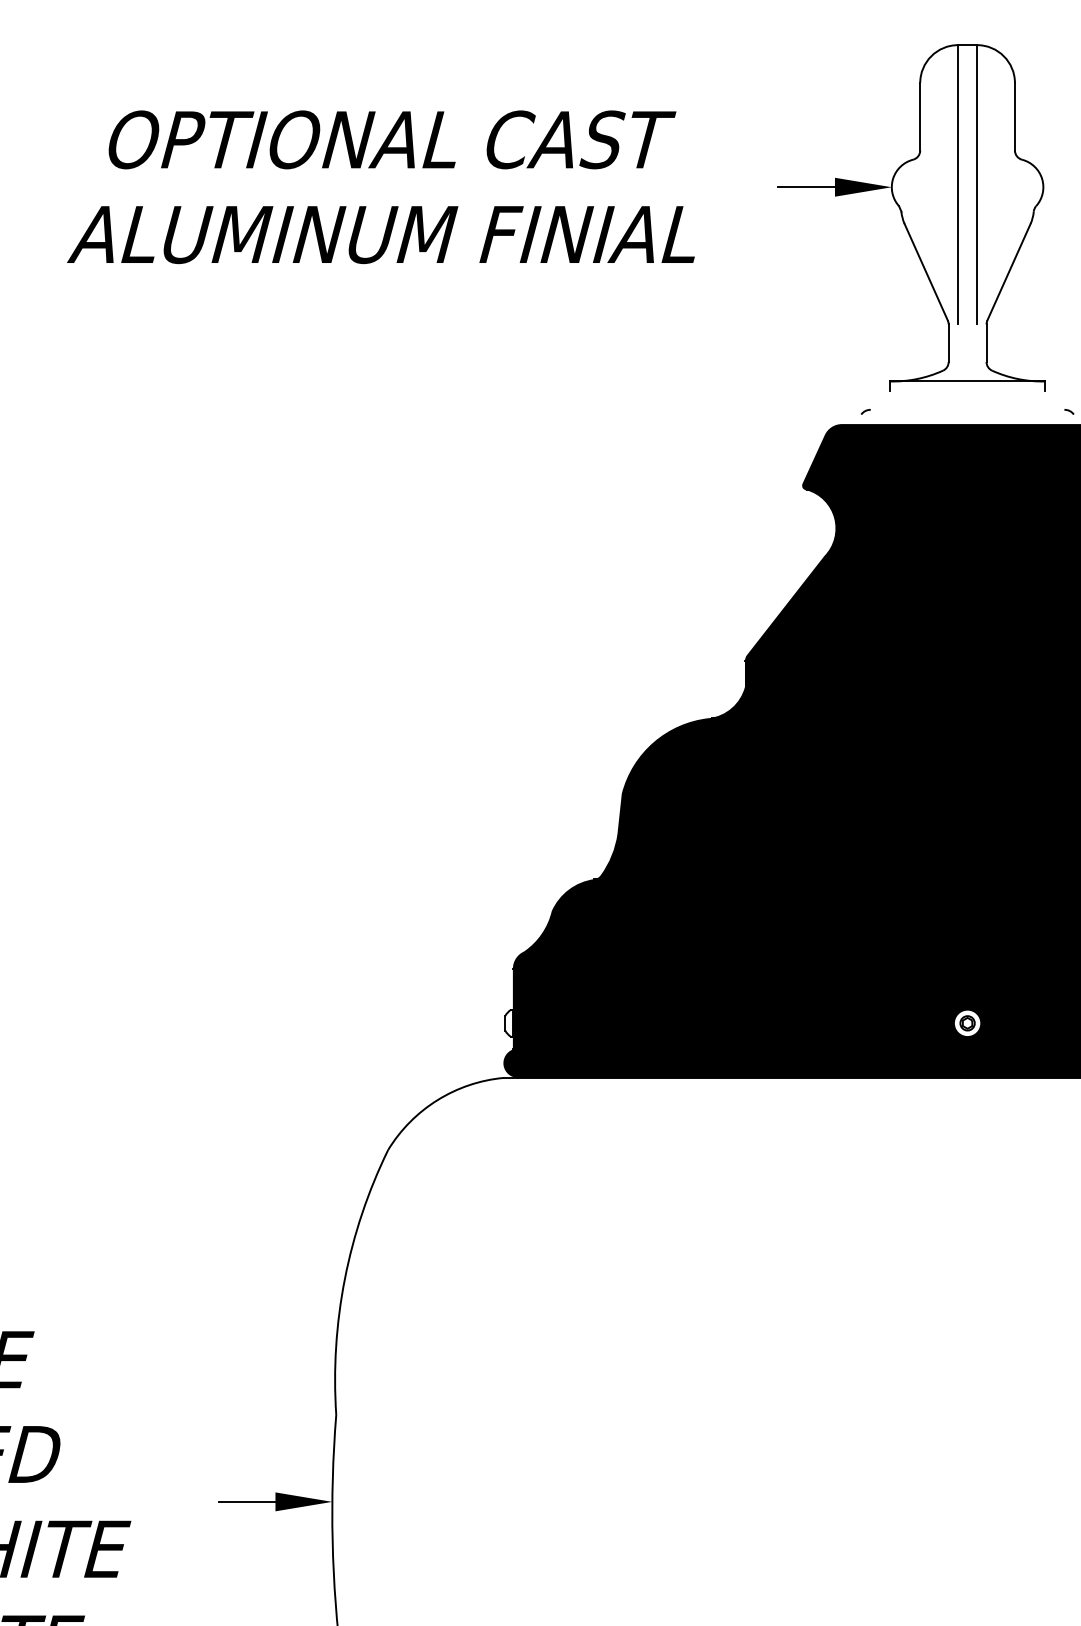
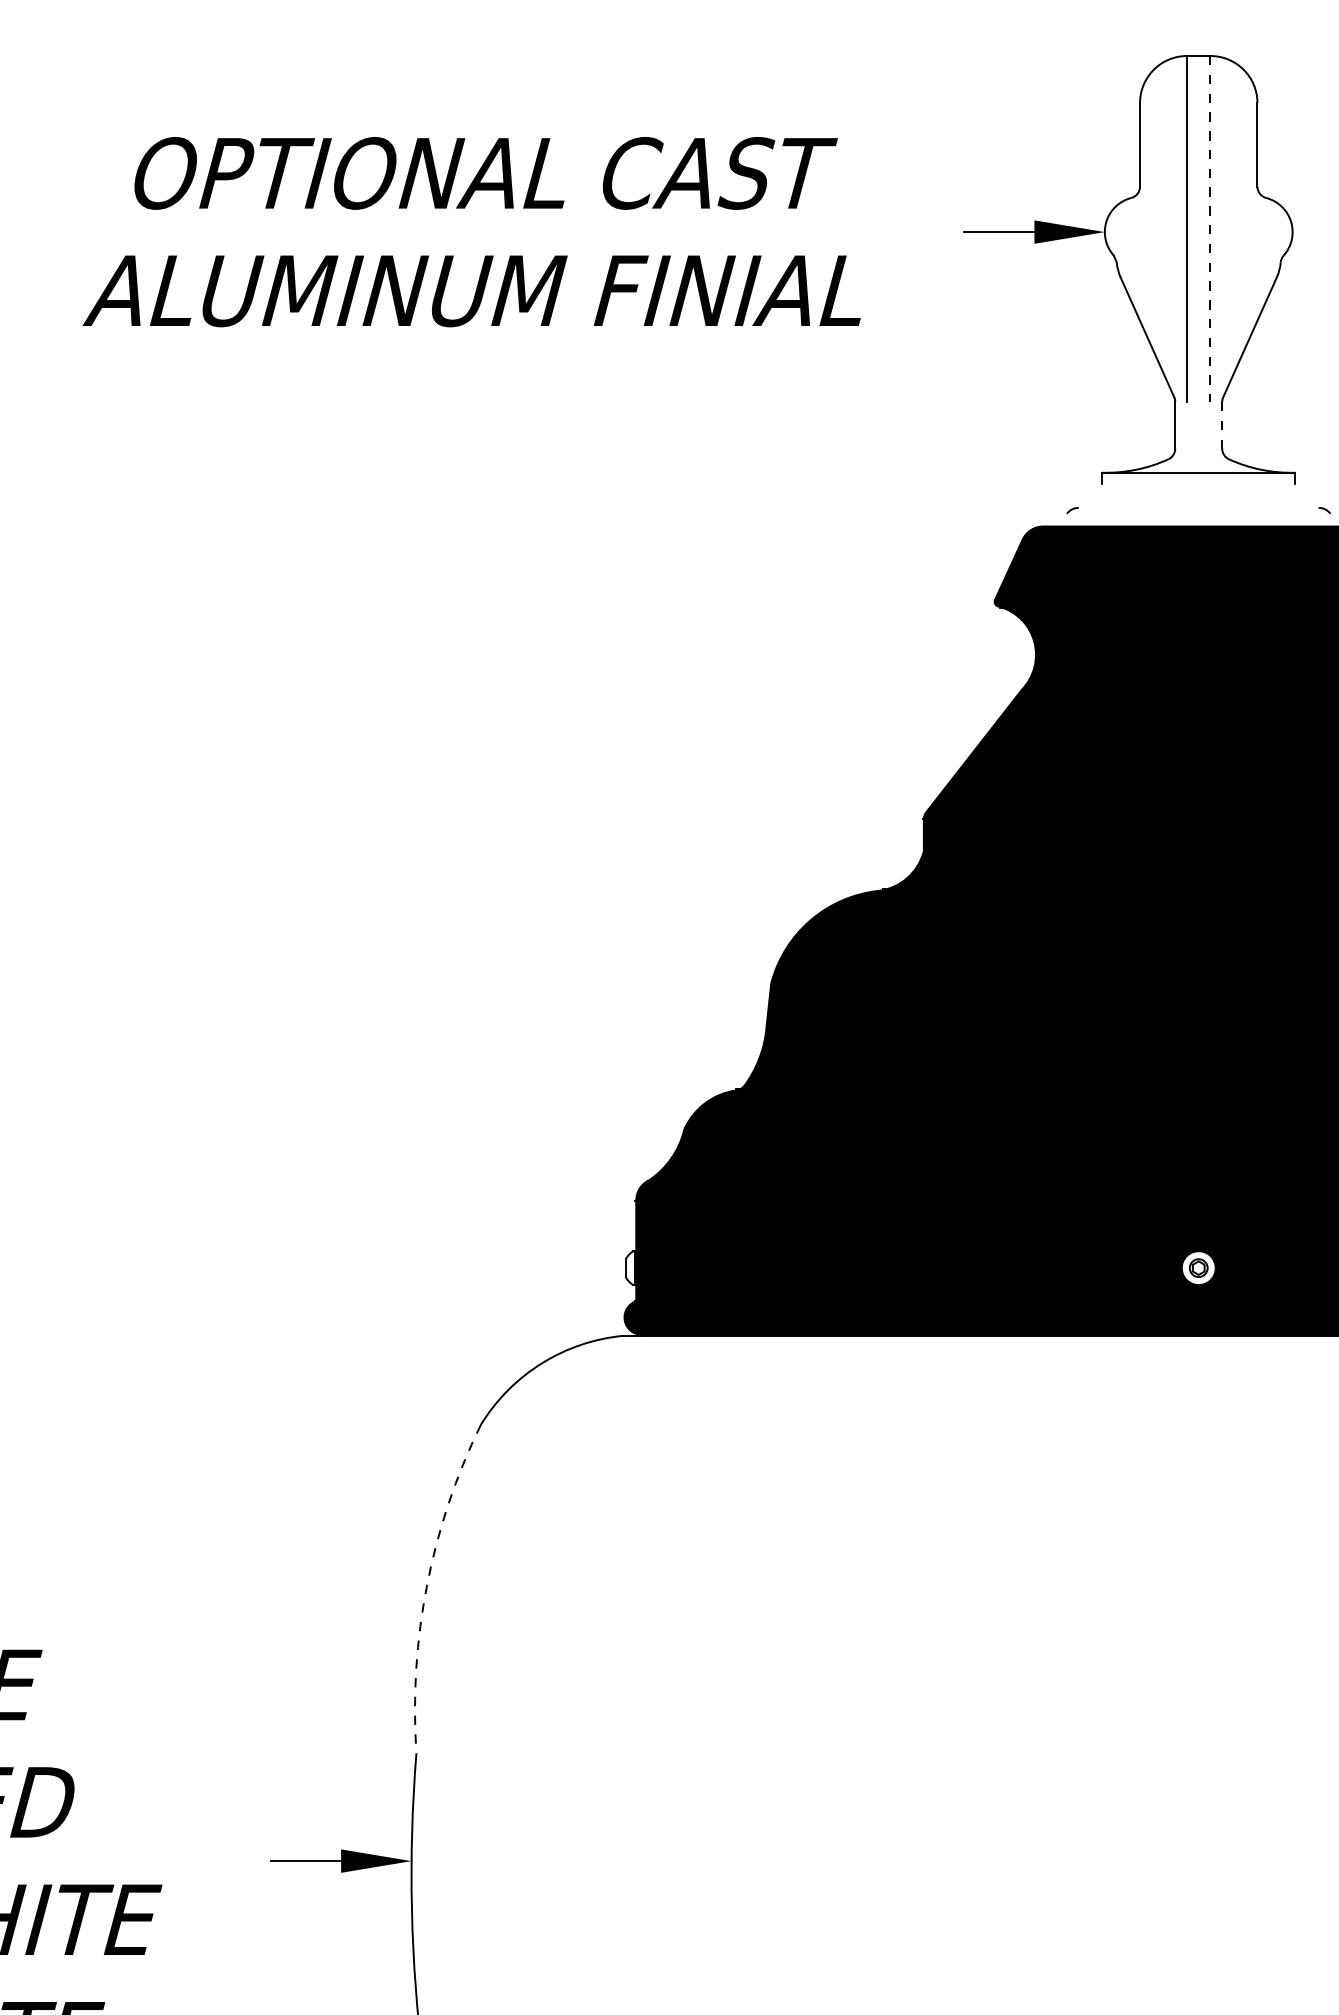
line: (977, 185) -> (1210, 229), solid -> dashed
line: (986, 343) -> (1222, 425), solid -> dashed
arc: (345, 1279) -> (427, 1585), solid -> dashed

